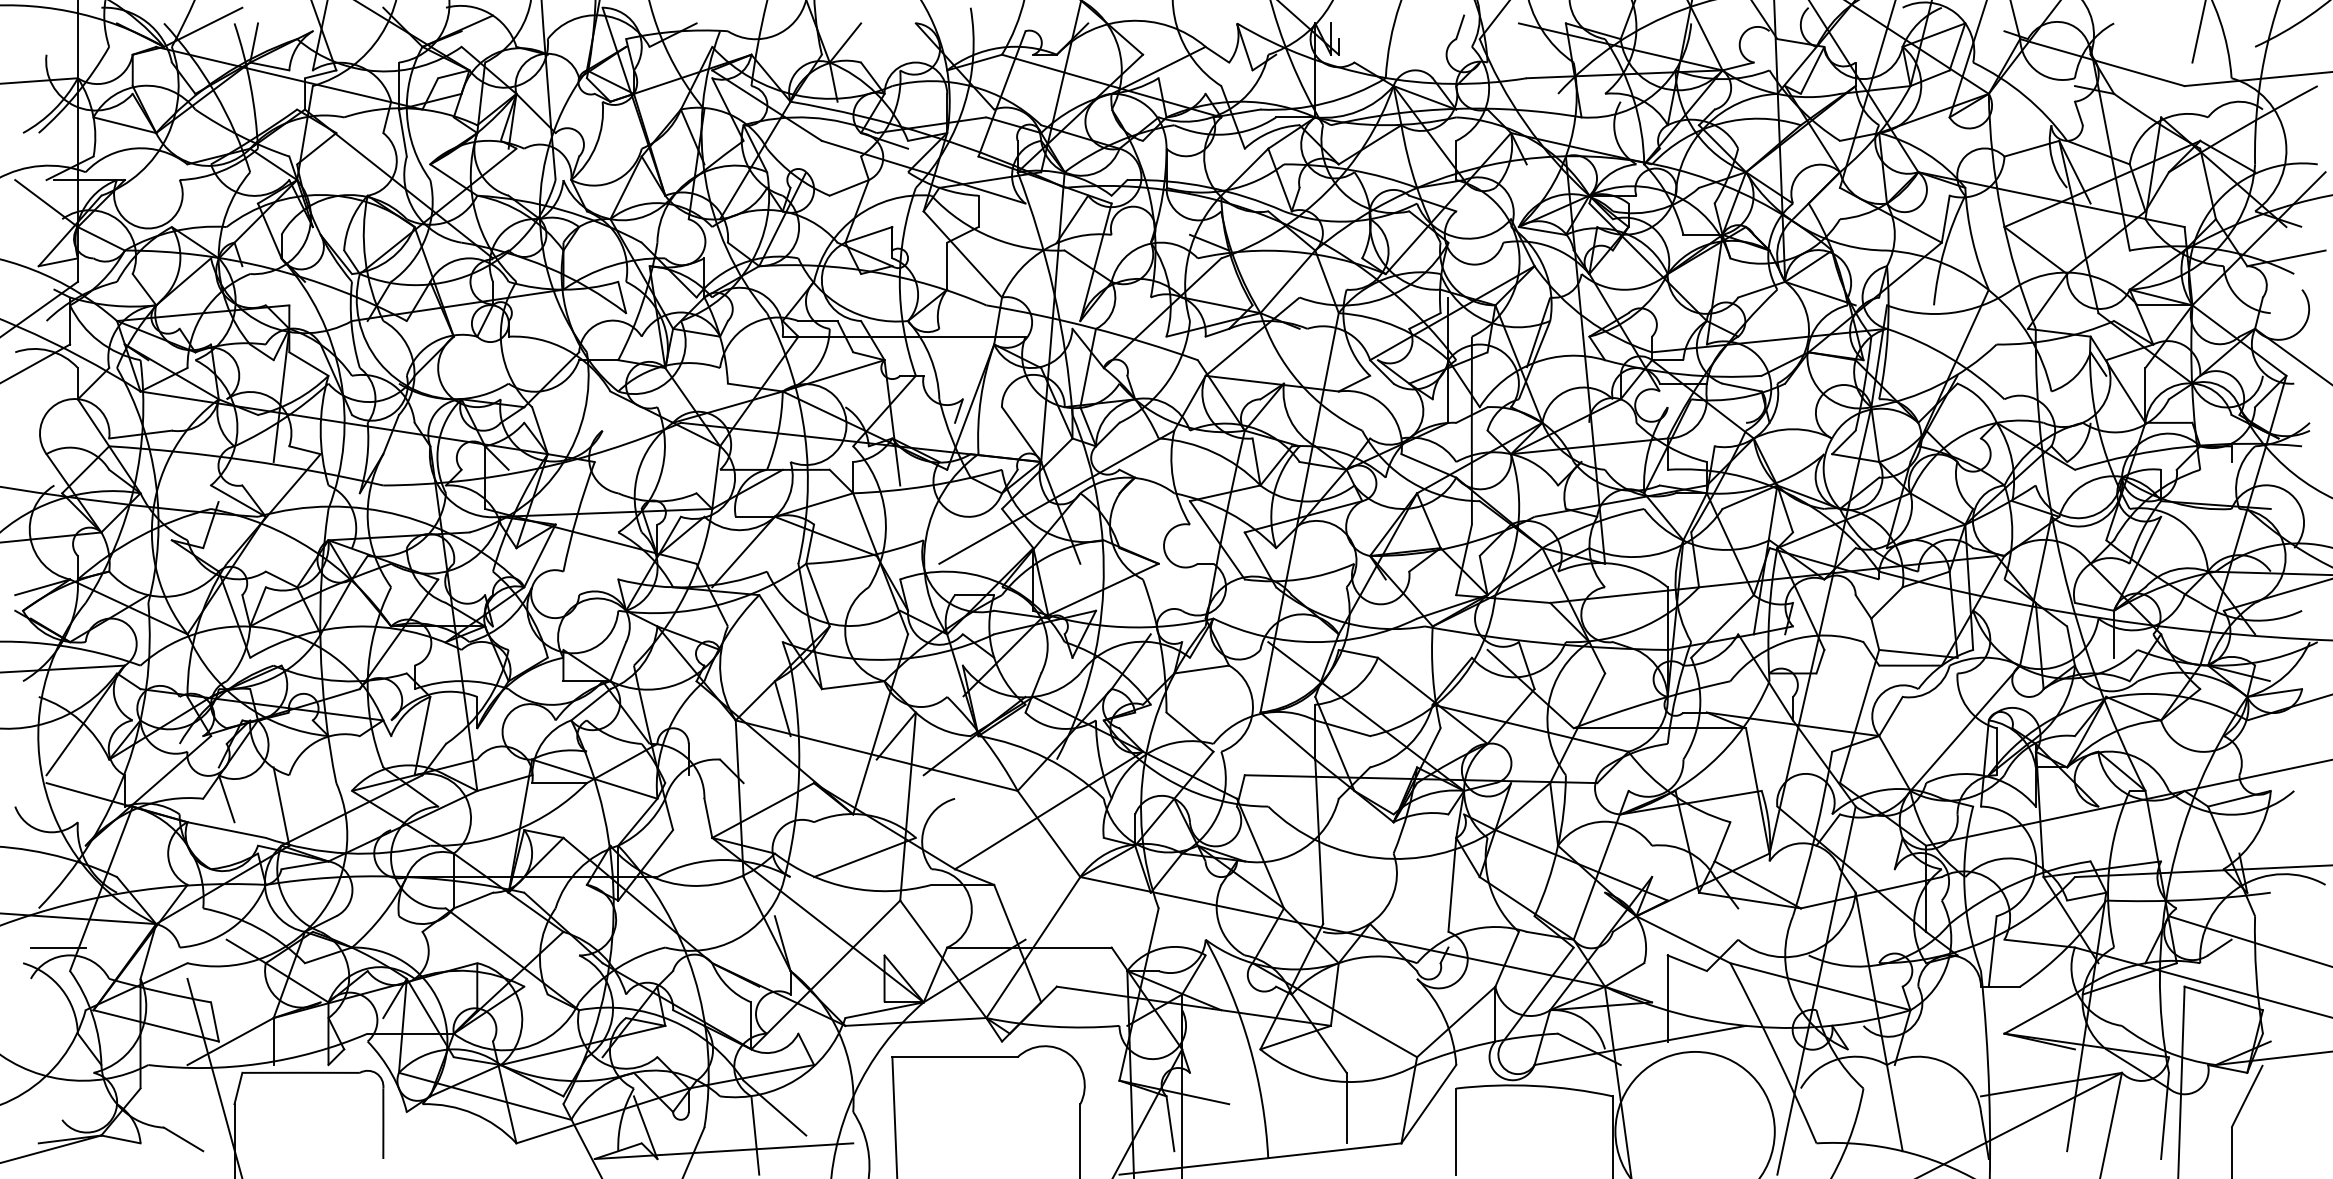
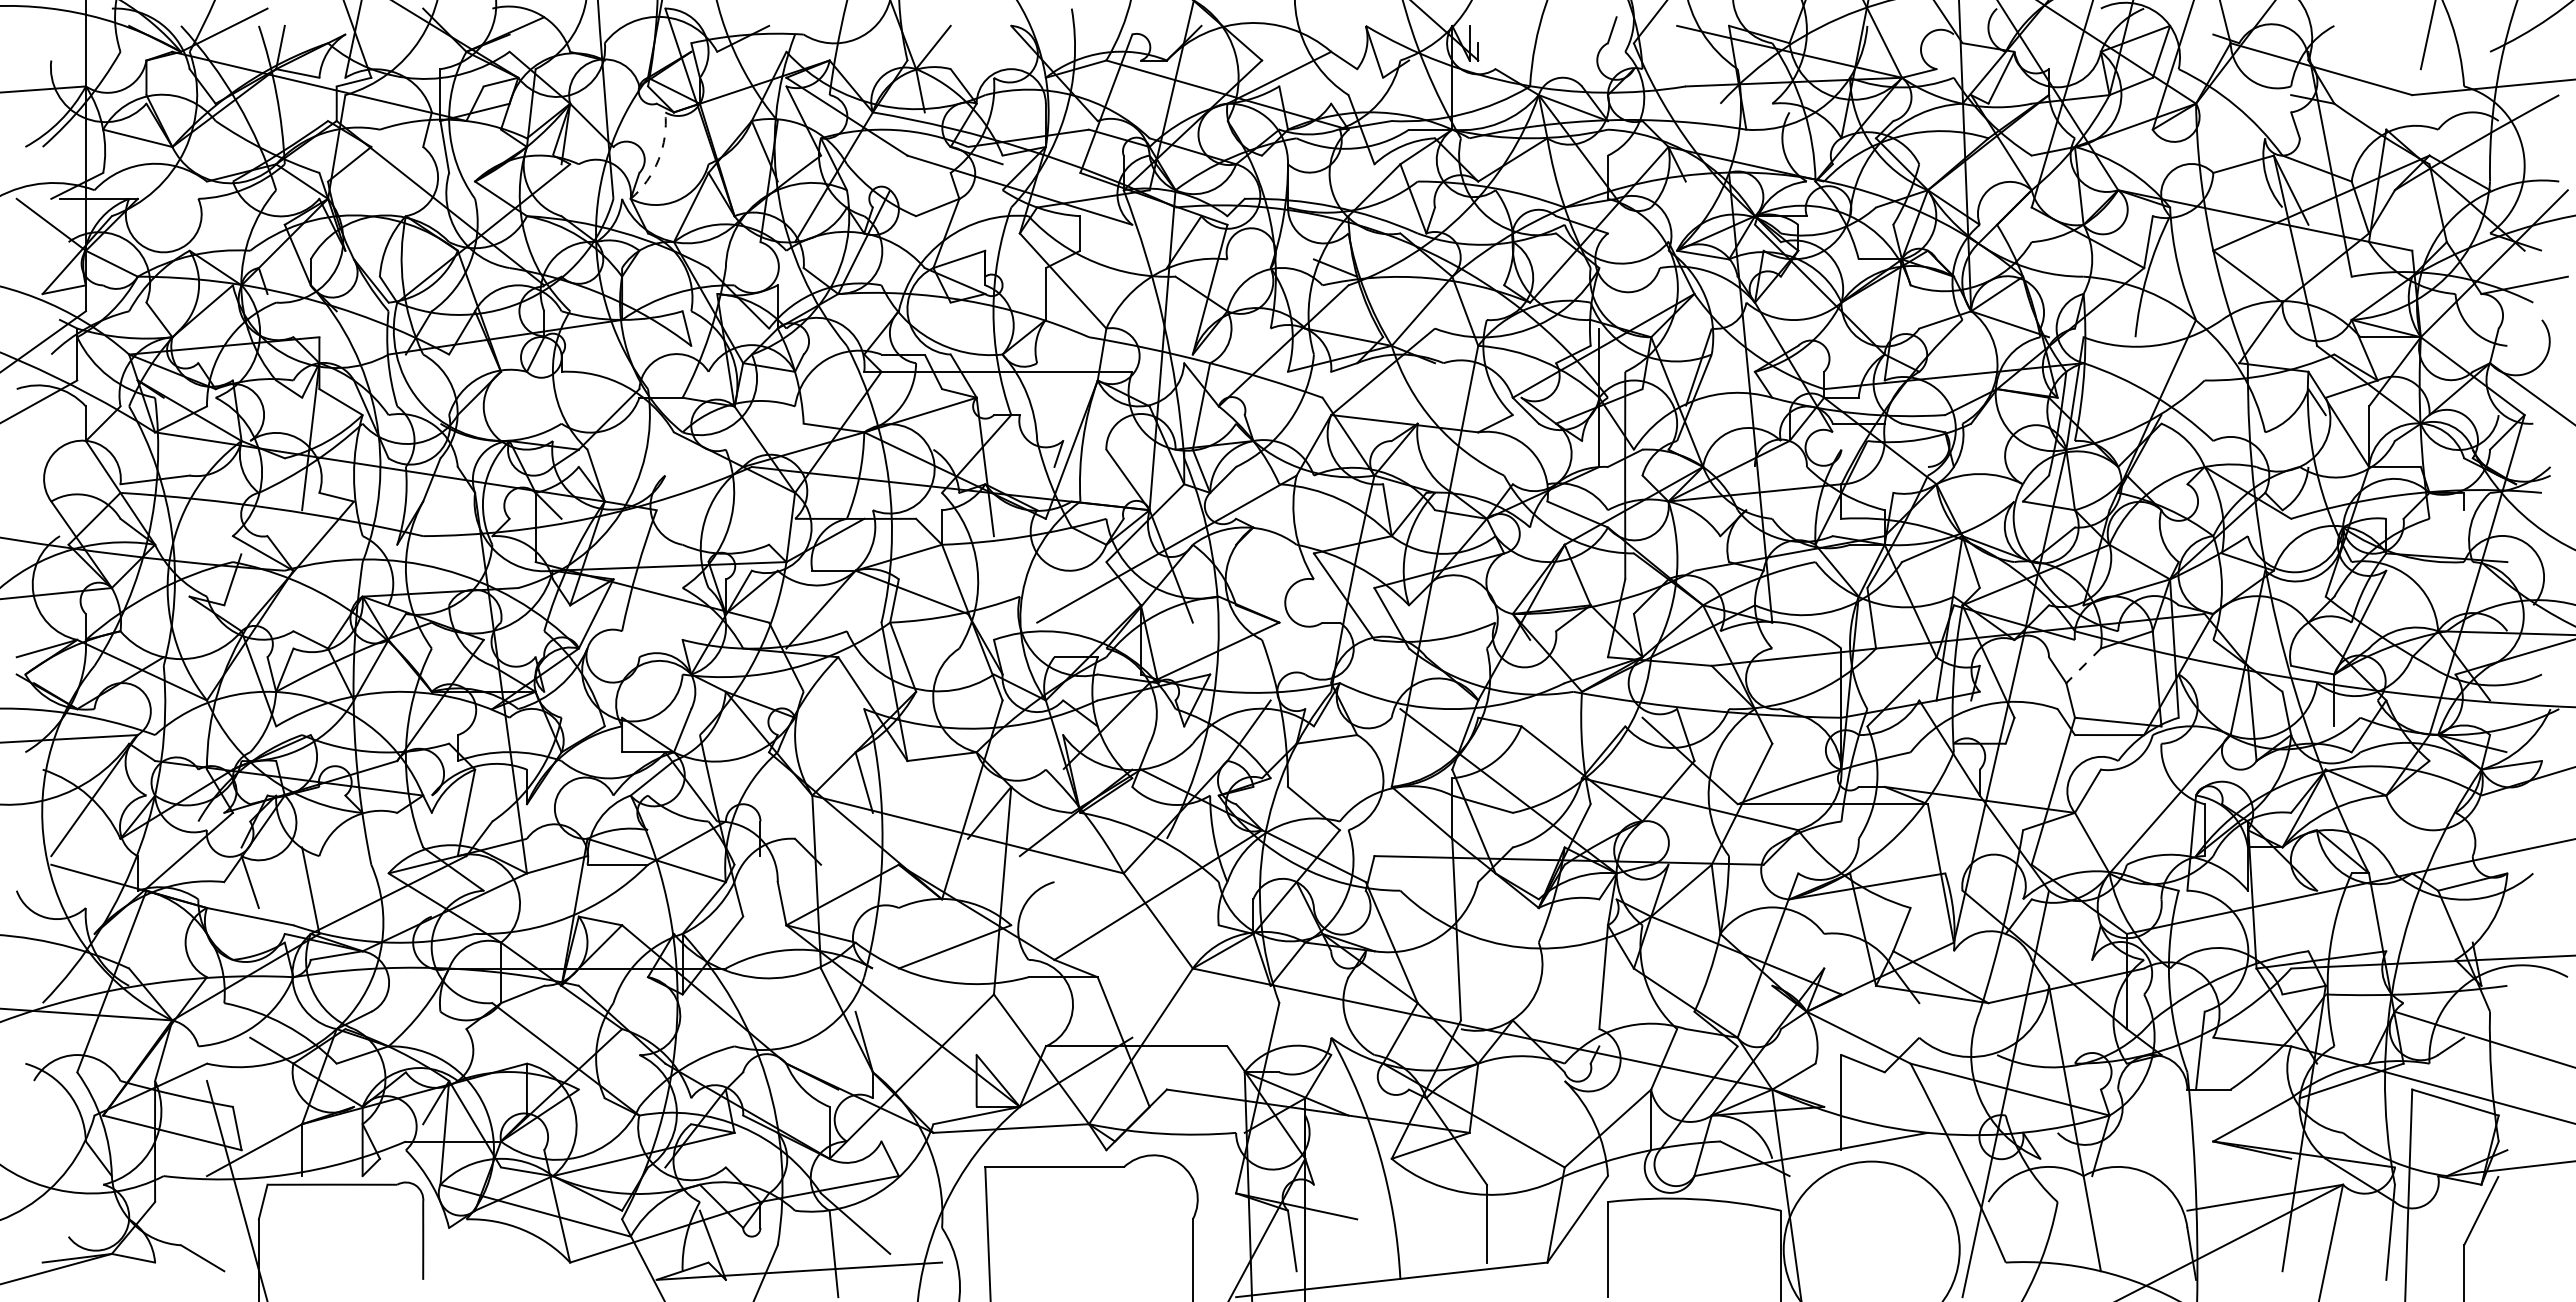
arc: (596, 144) -> (658, 159), solid -> dashed
line: (1886, 603) -> (2083, 666), solid -> dashed
line: (58, 947) -> (64, 1046), removed

